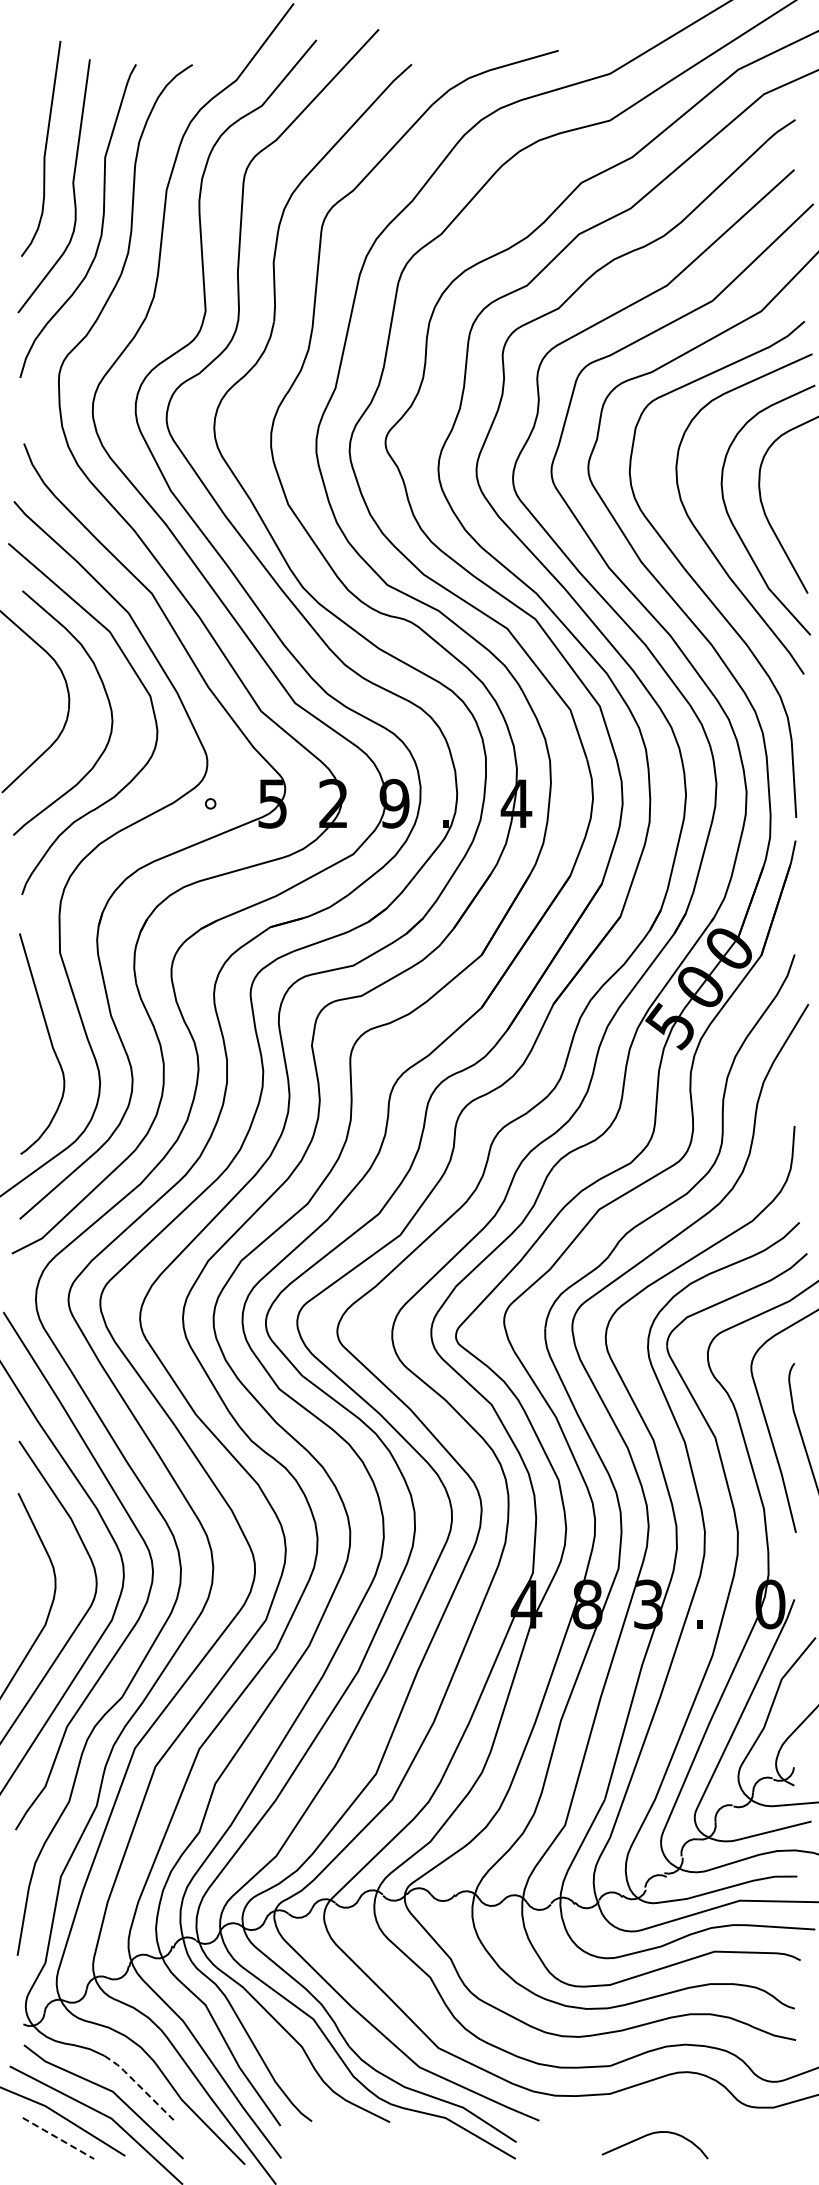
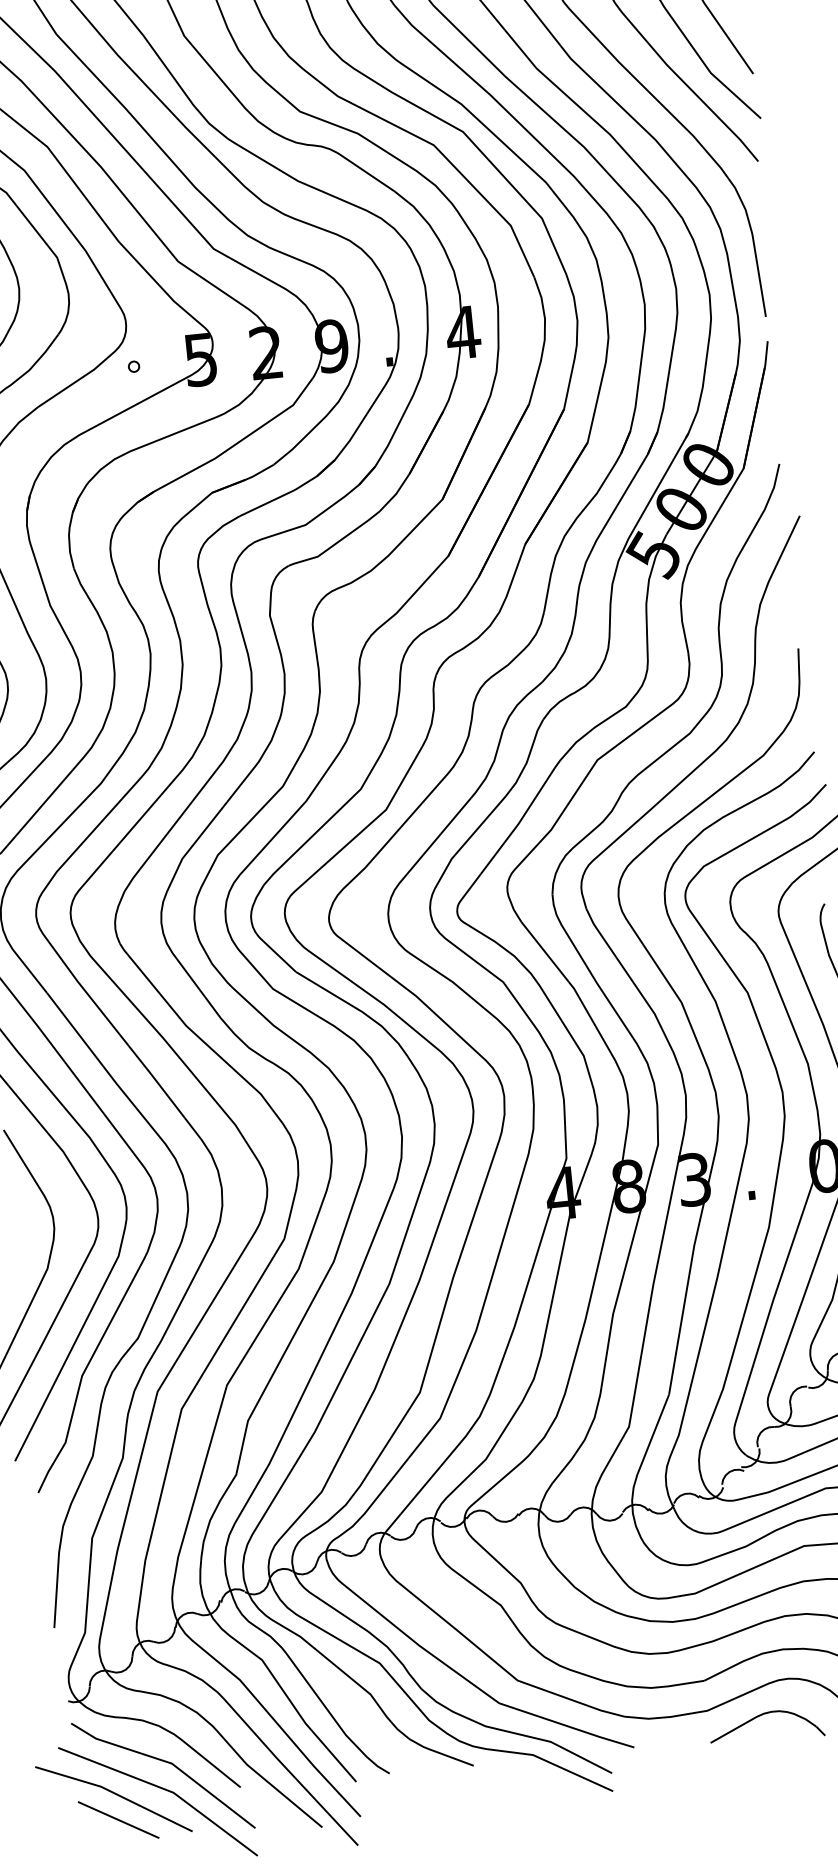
line: (139, 2085) -> (199, 1754), dashed -> solid
part: (652, 2134) -> (762, 1715), moved
line: (58, 2138) -> (118, 1820), dashed -> solid

